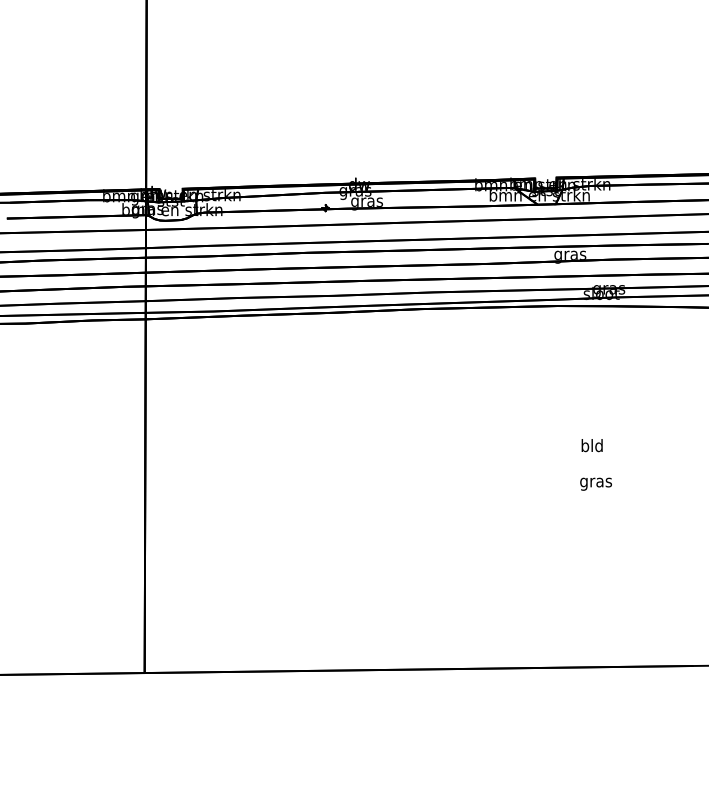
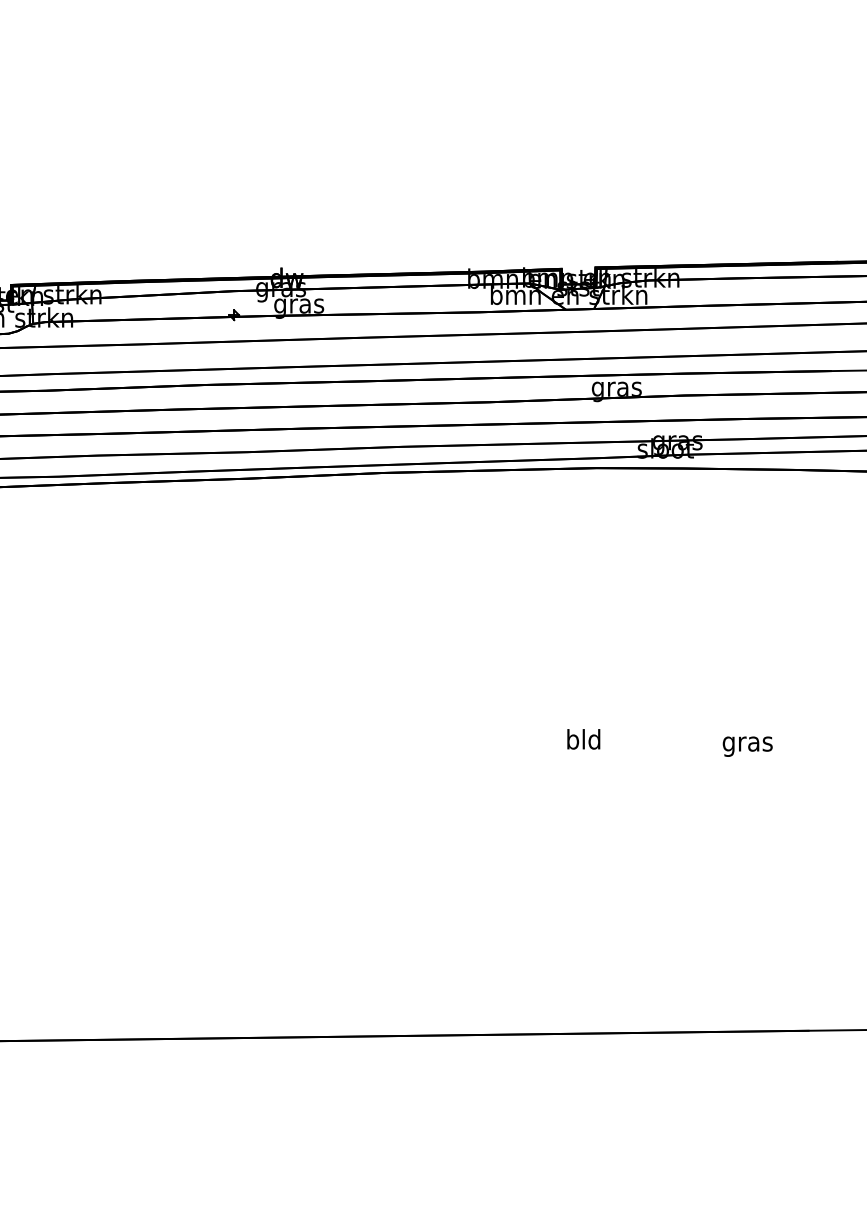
text: (591, 445) -> (582, 739), moved
text: (595, 483) -> (746, 745), moved

